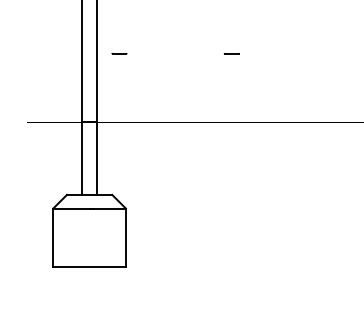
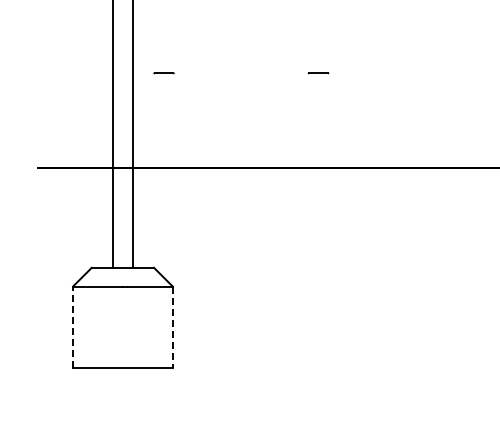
line: (53, 237) -> (73, 326), solid -> dashed
line: (125, 238) -> (172, 327), solid -> dashed

